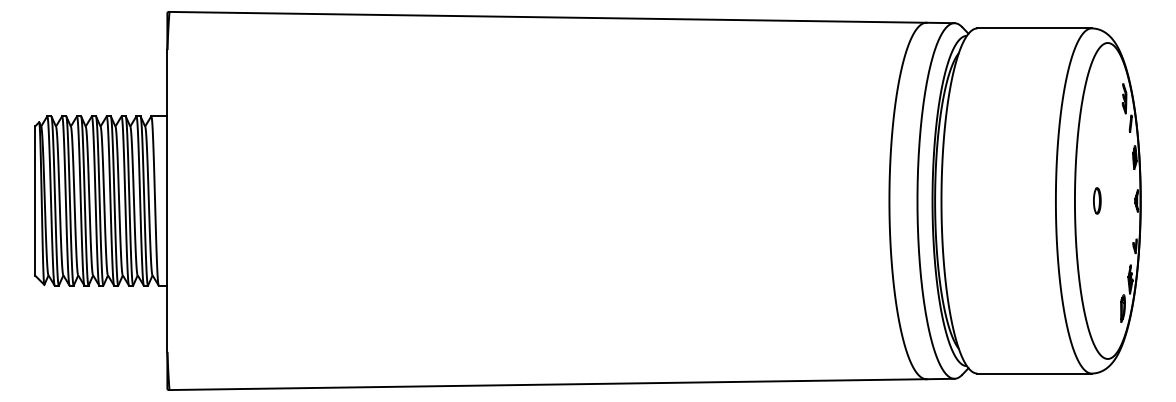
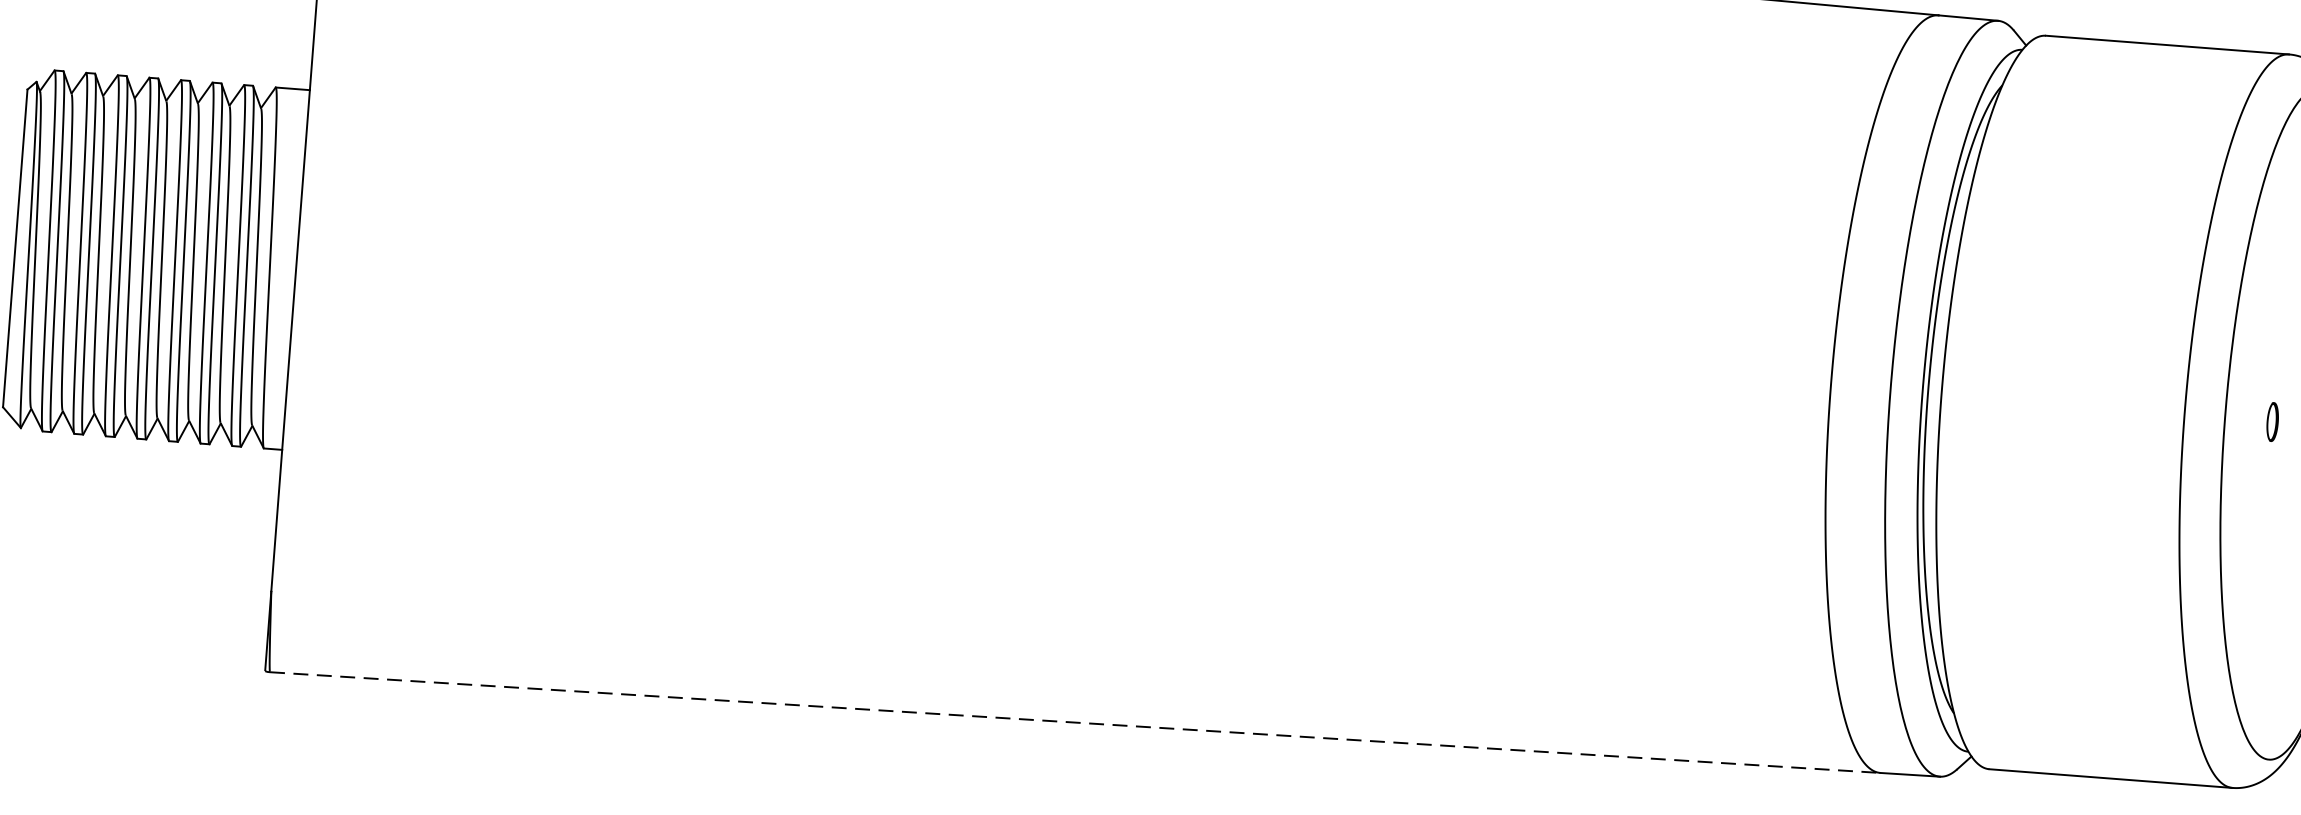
part: (1097, 200) -> (2273, 421), size x0.7
line: (548, 384) -> (1076, 722), solid -> dashed

